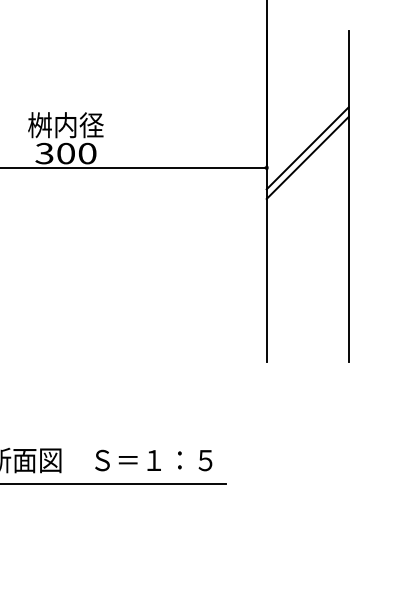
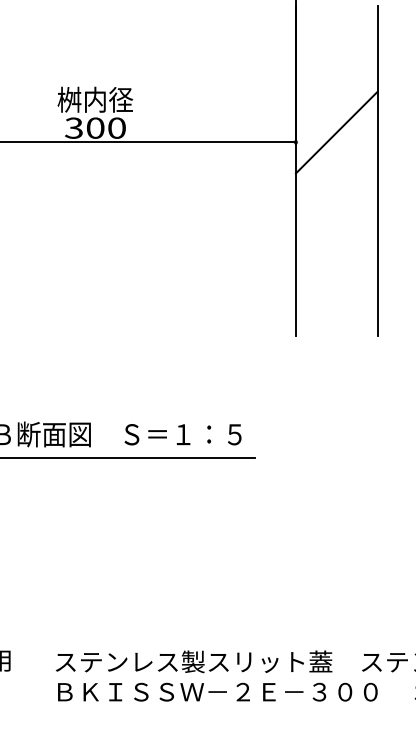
line: (307, 147) -> (336, 122), removed

